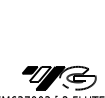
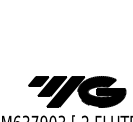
fill: (40, 73) -> (52, 85), added
fill: (77, 77) -> (101, 91), added

